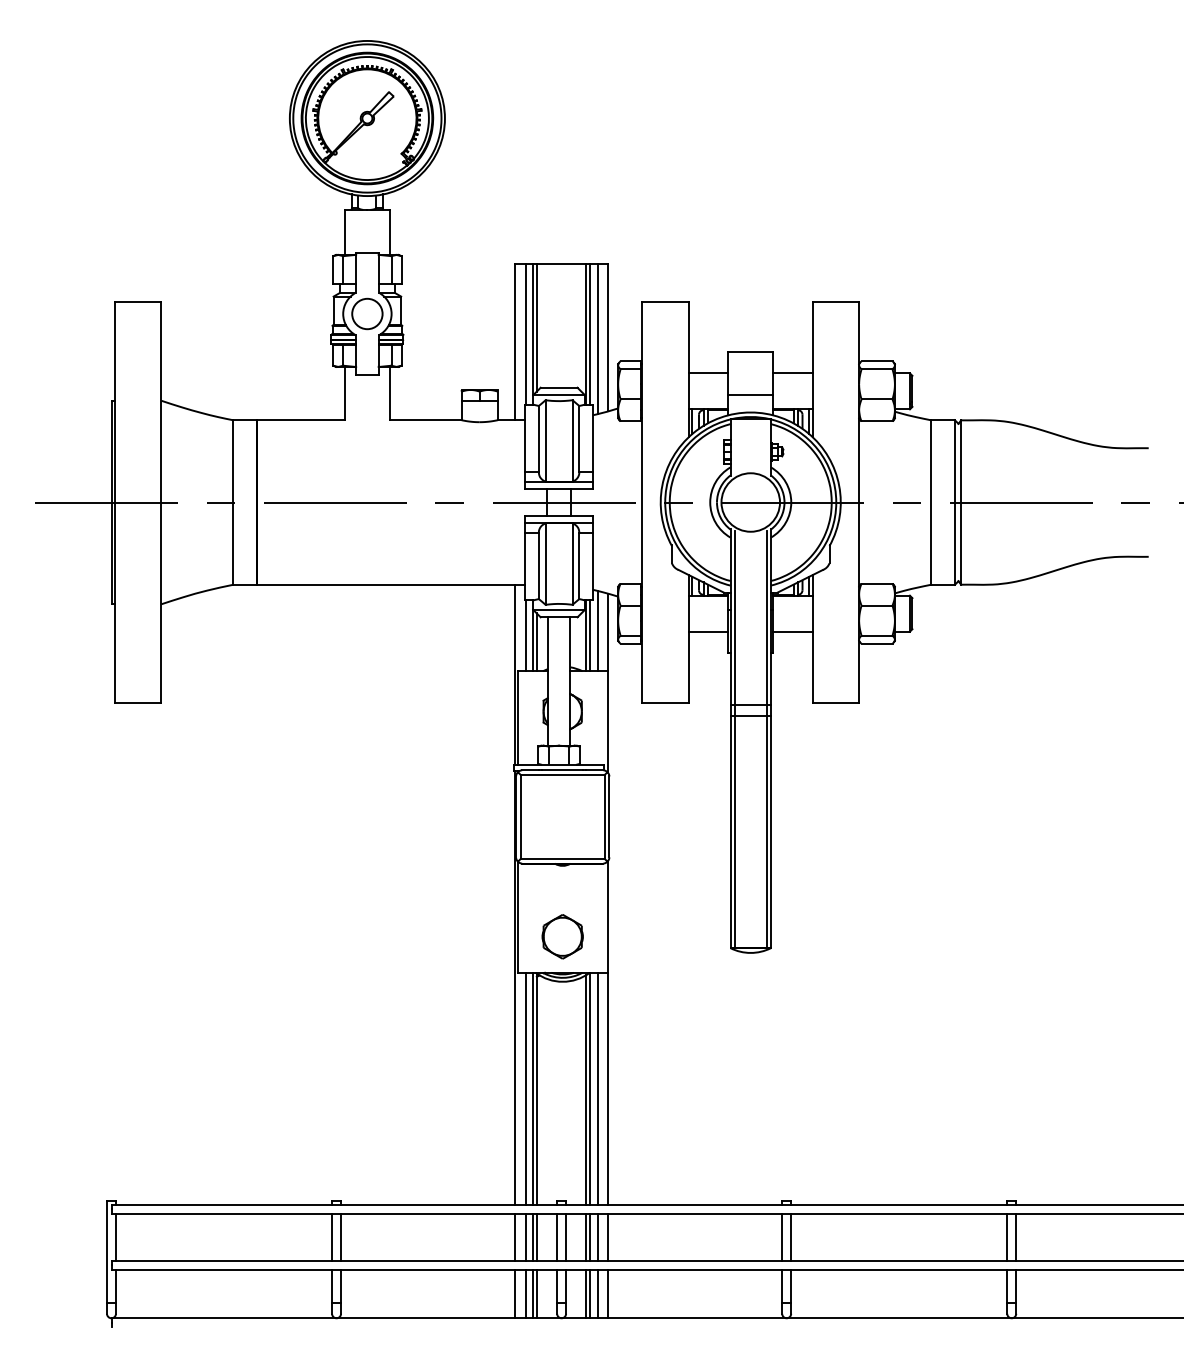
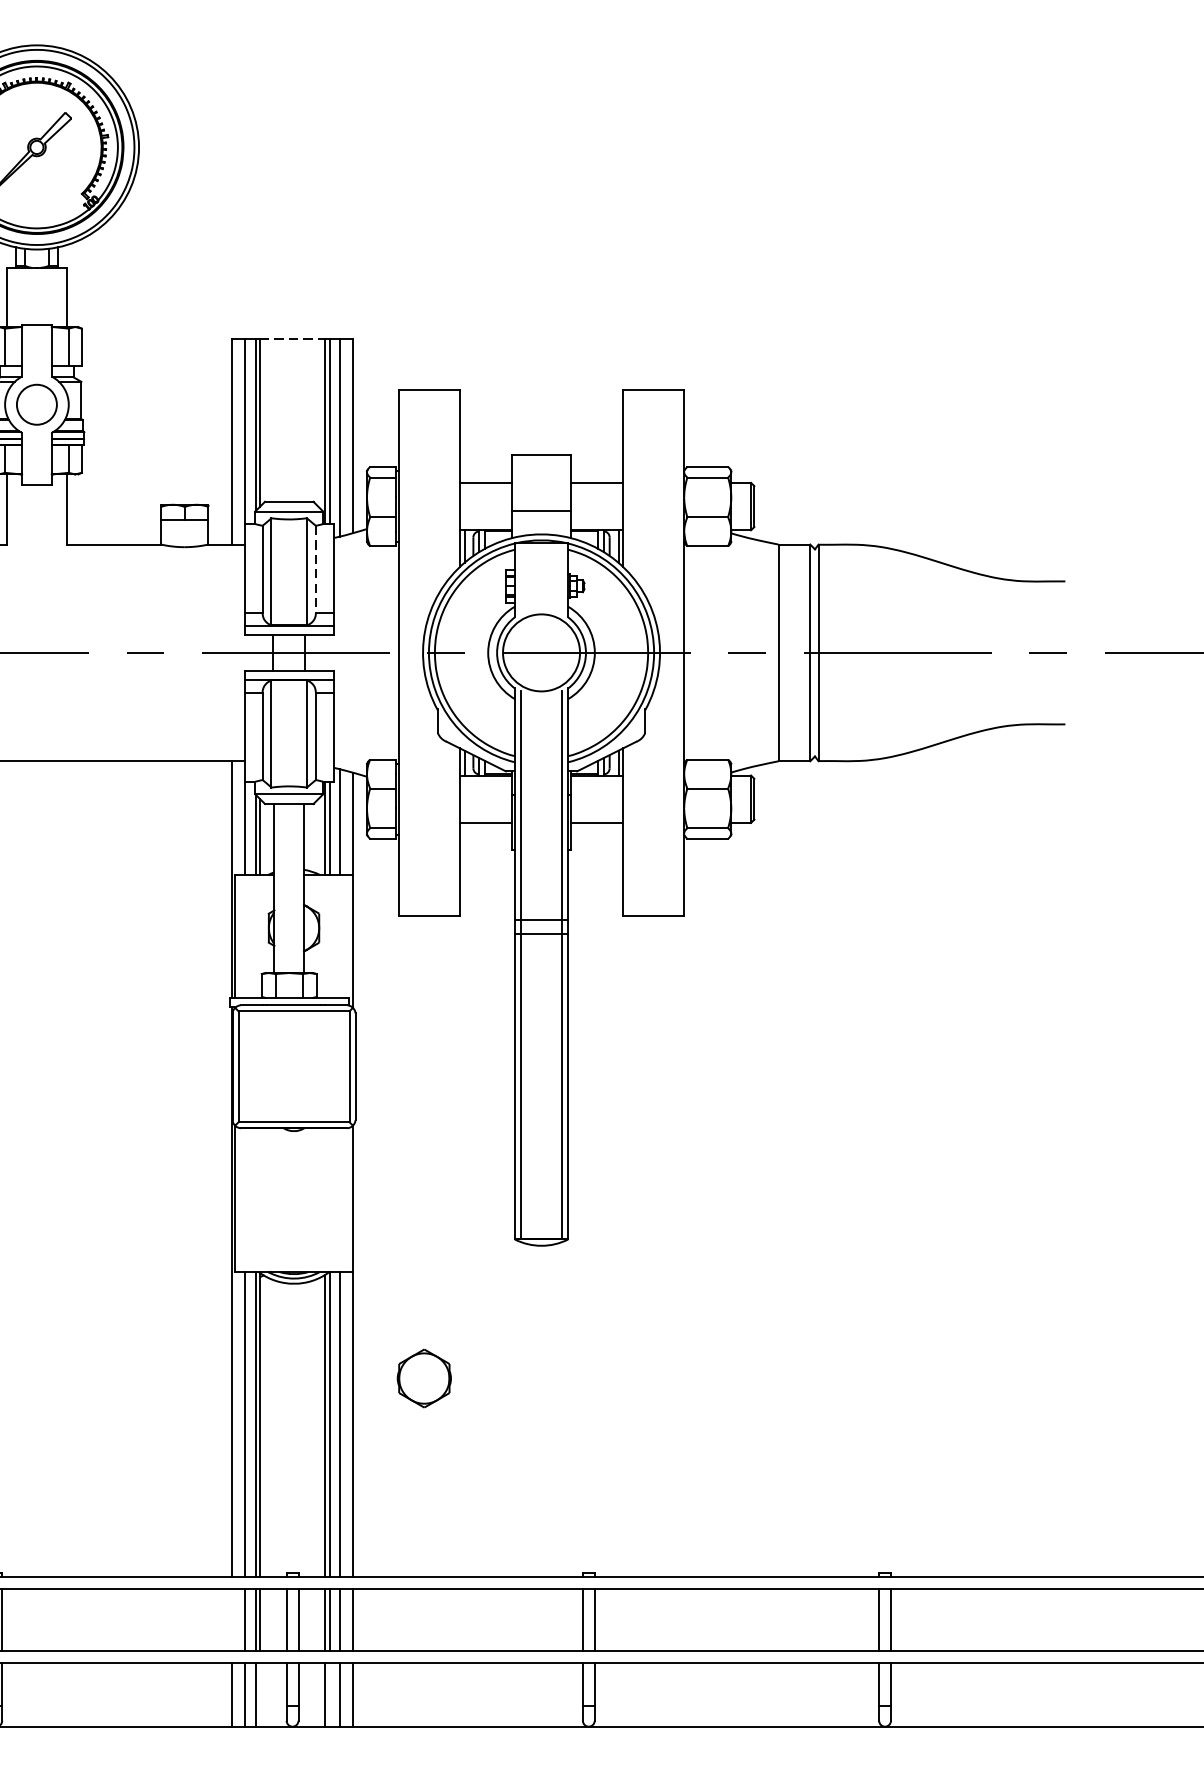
line: (561, 263) -> (292, 338), solid -> dashed
line: (579, 439) -> (316, 569), solid -> dashed
part: (562, 936) -> (424, 1378), moved
line: (515, 1236) -> (231, 1619), removed
line: (536, 1293) -> (259, 1694), removed
line: (589, 1293) -> (329, 1694), removed

